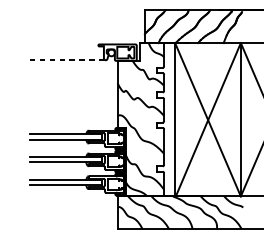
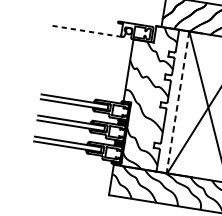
line: (175, 119) -> (178, 102), solid -> dashed

